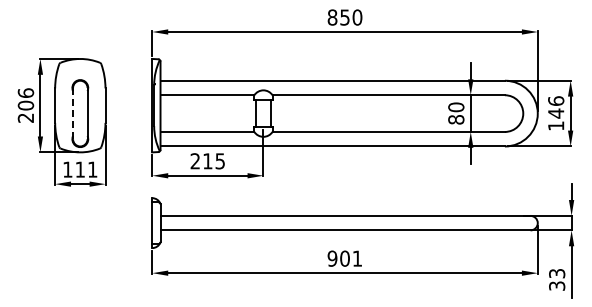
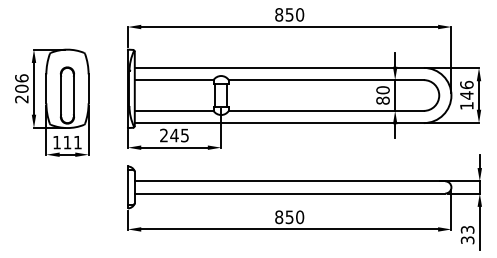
line: (73, 113) -> (61, 95), dashed -> solid
text: (207, 161) -> (174, 135), 215 -> 245
text: (344, 258) -> (289, 217), 901 -> 850

